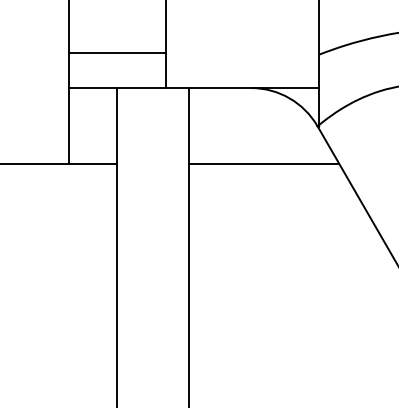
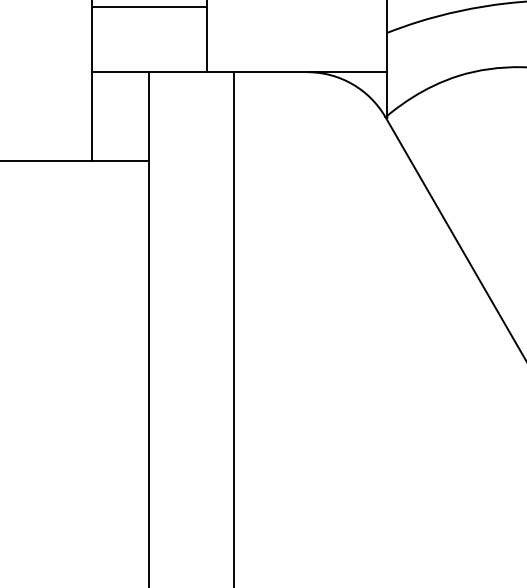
line: (117, 53) -> (149, 7), moved
line: (264, 163) -> (322, 161), removed

